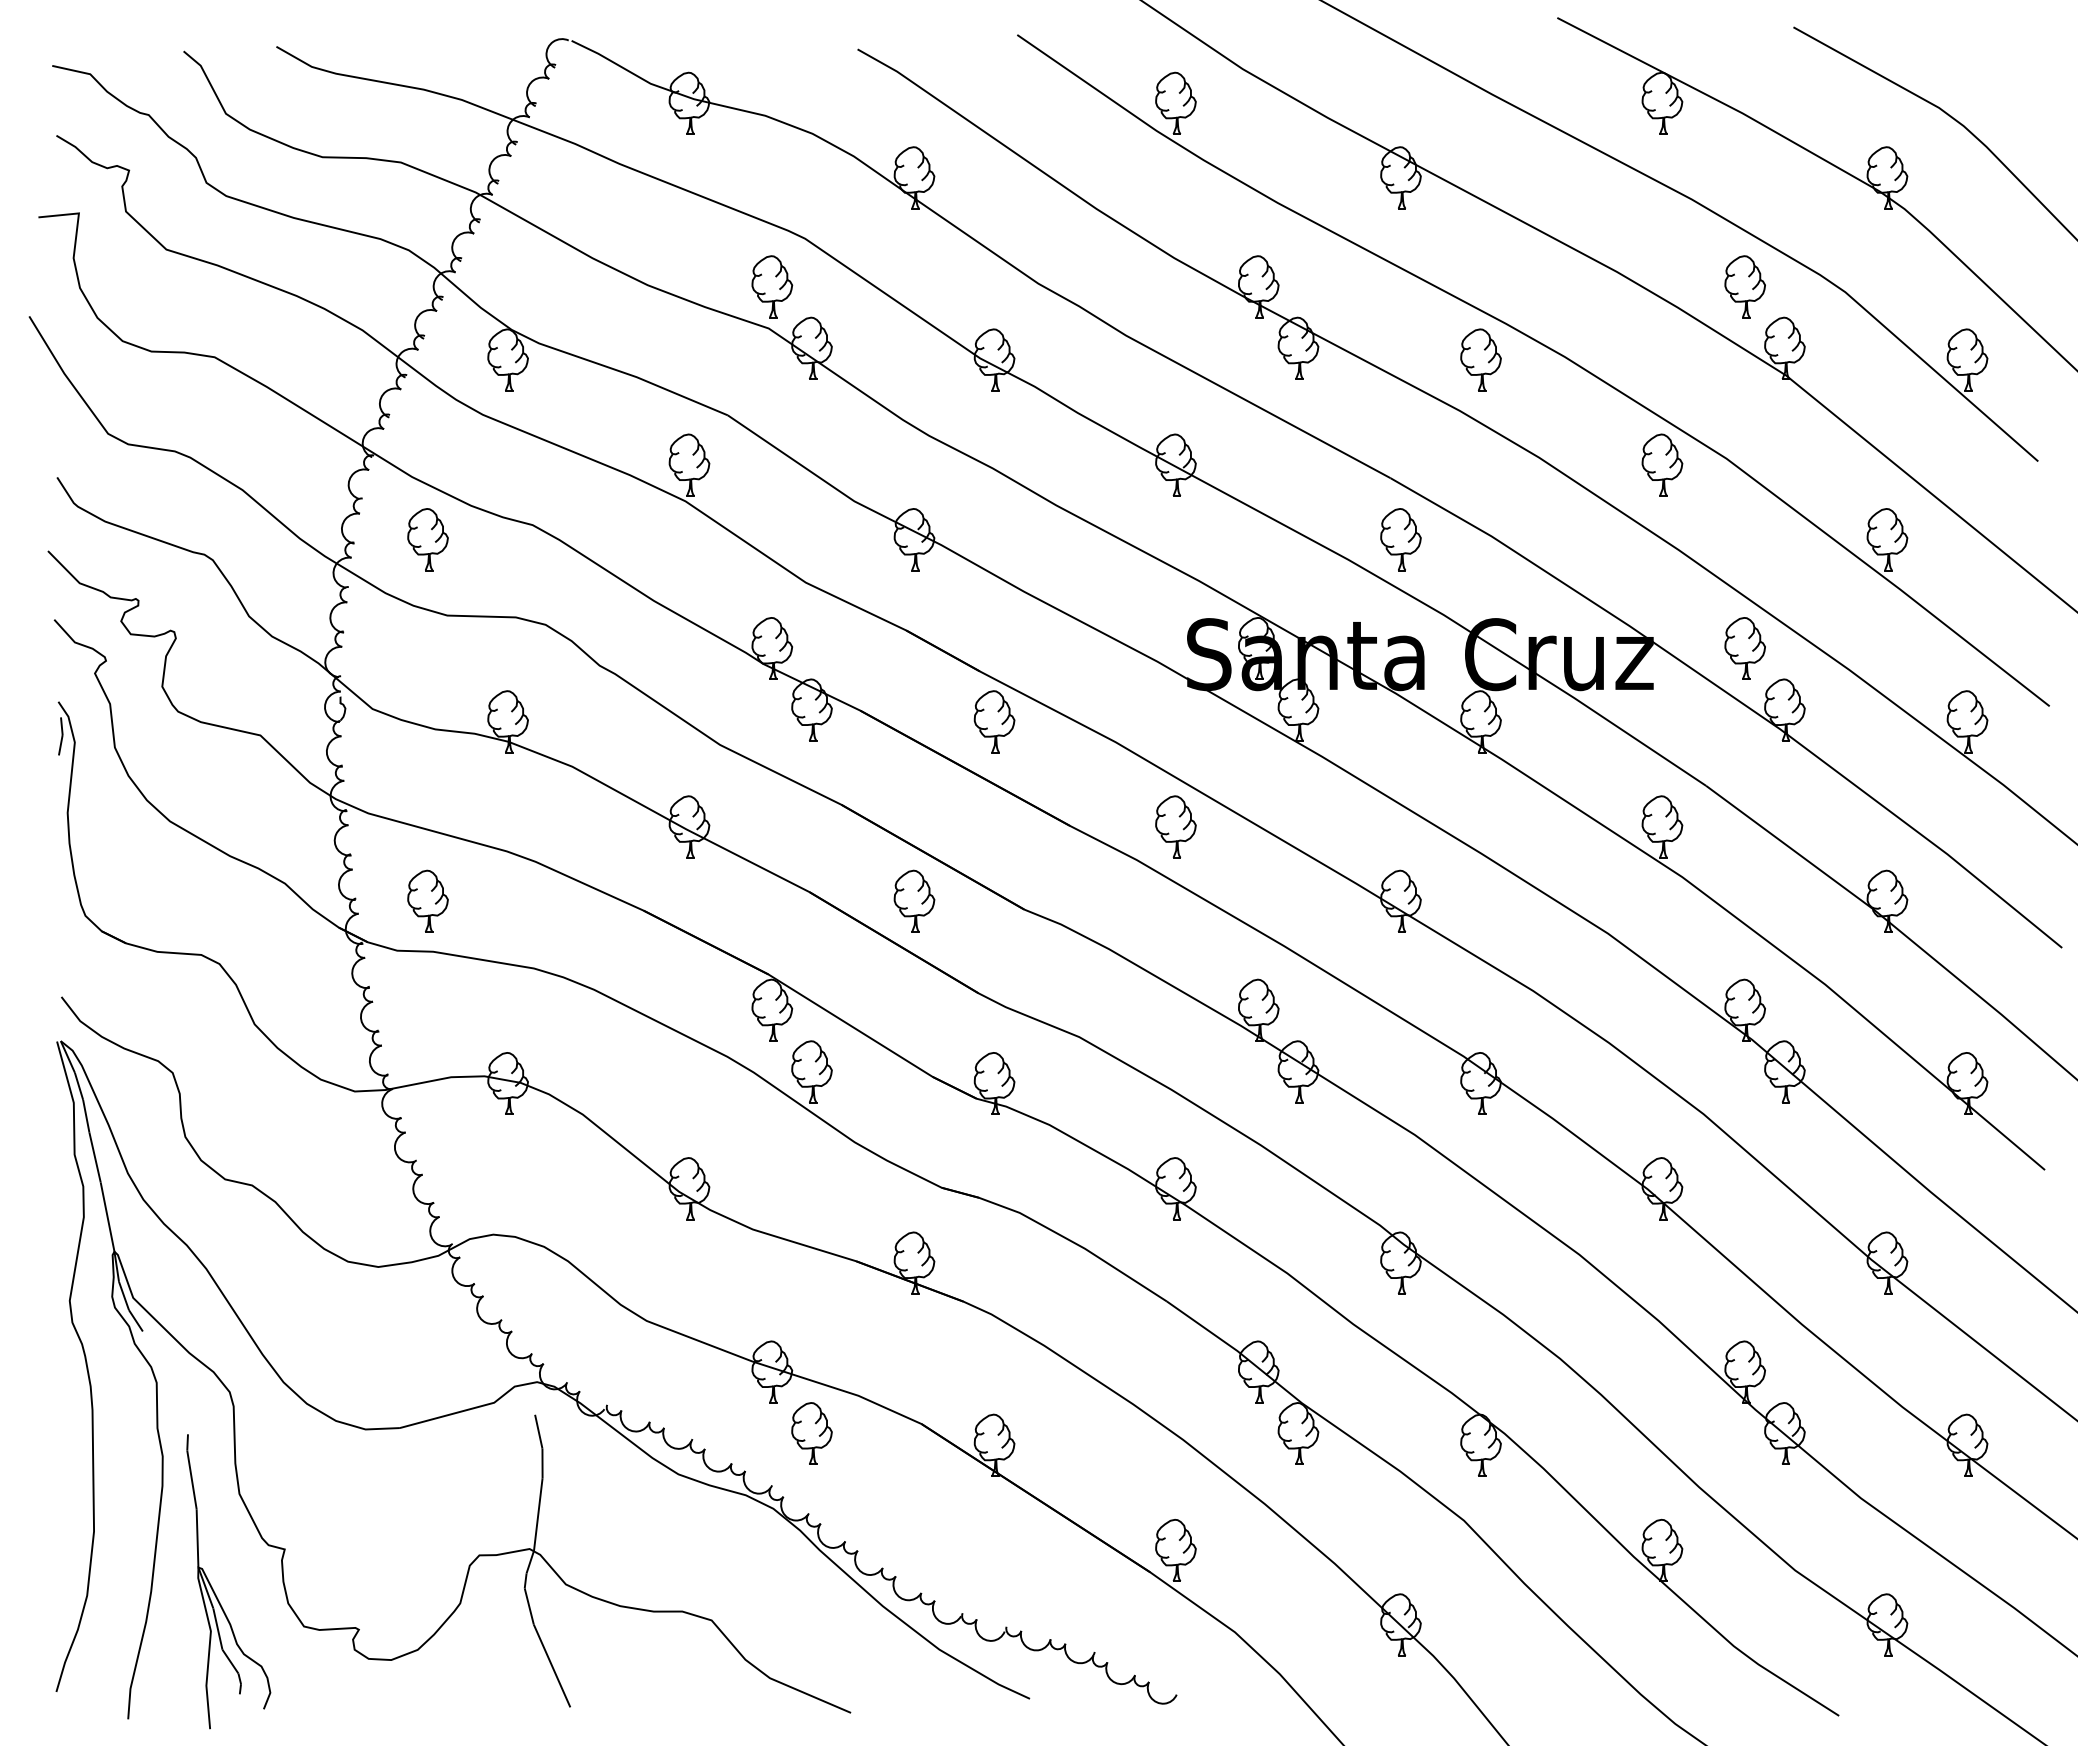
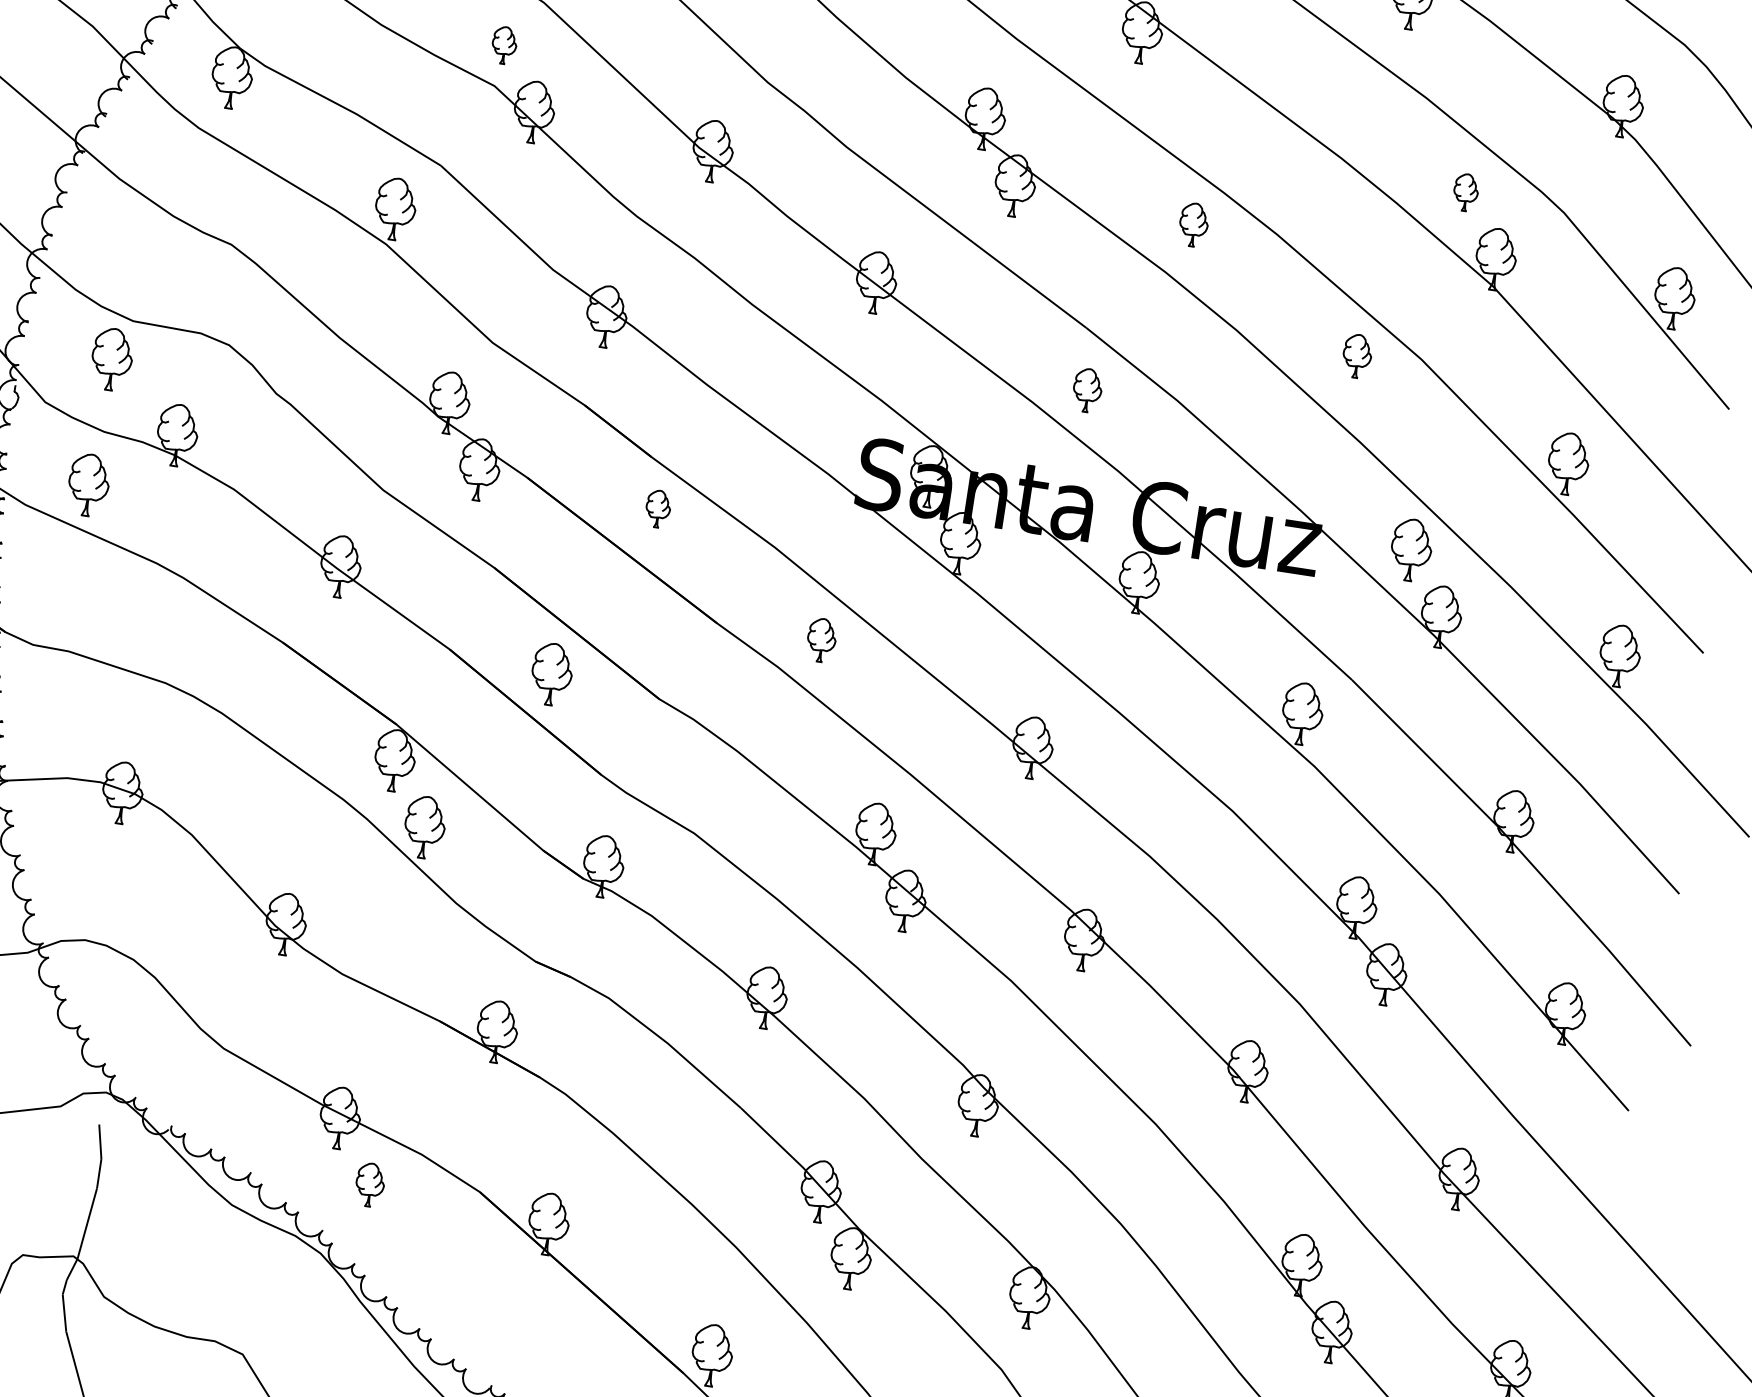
part: (772, 286) -> (504, 45), size x0.6
part: (1744, 286) -> (1465, 192), size x0.6
part: (1480, 359) -> (1193, 224), size x0.7
part: (1662, 464) -> (1357, 355), size x0.7
part: (427, 539) -> (111, 359), moved
part: (1400, 539) -> (1087, 390), size x0.7
part: (994, 721) -> (658, 508), size x0.6
part: (1175, 826) -> (821, 639), size x0.7
part: (427, 900) -> (88, 484), moved
part: (811, 1433) -> (369, 1184), size x0.7

